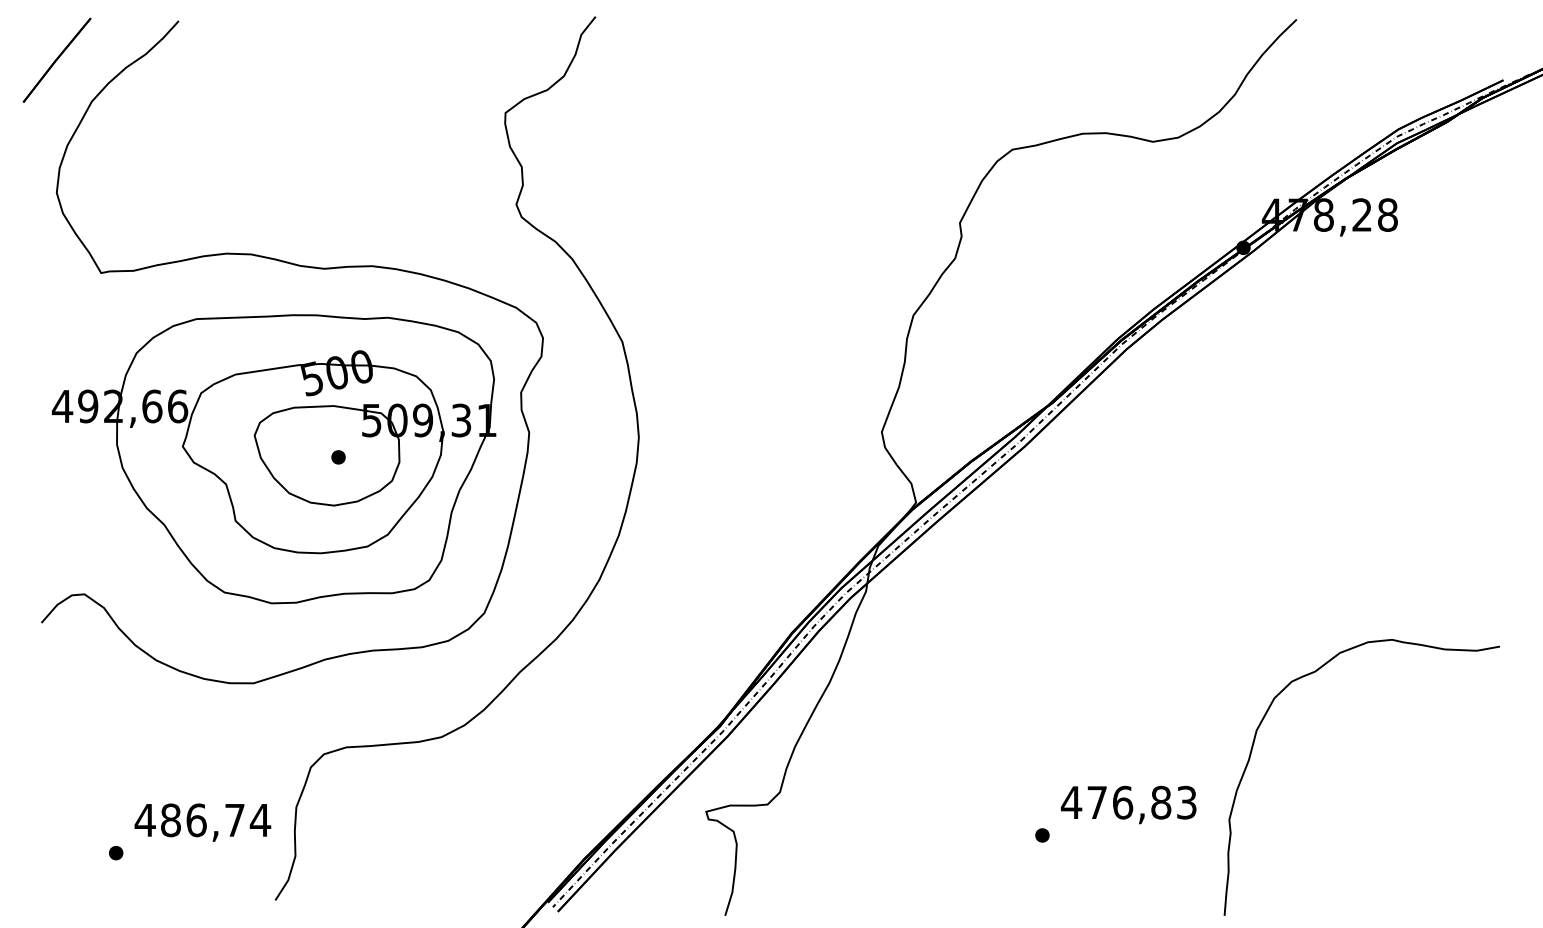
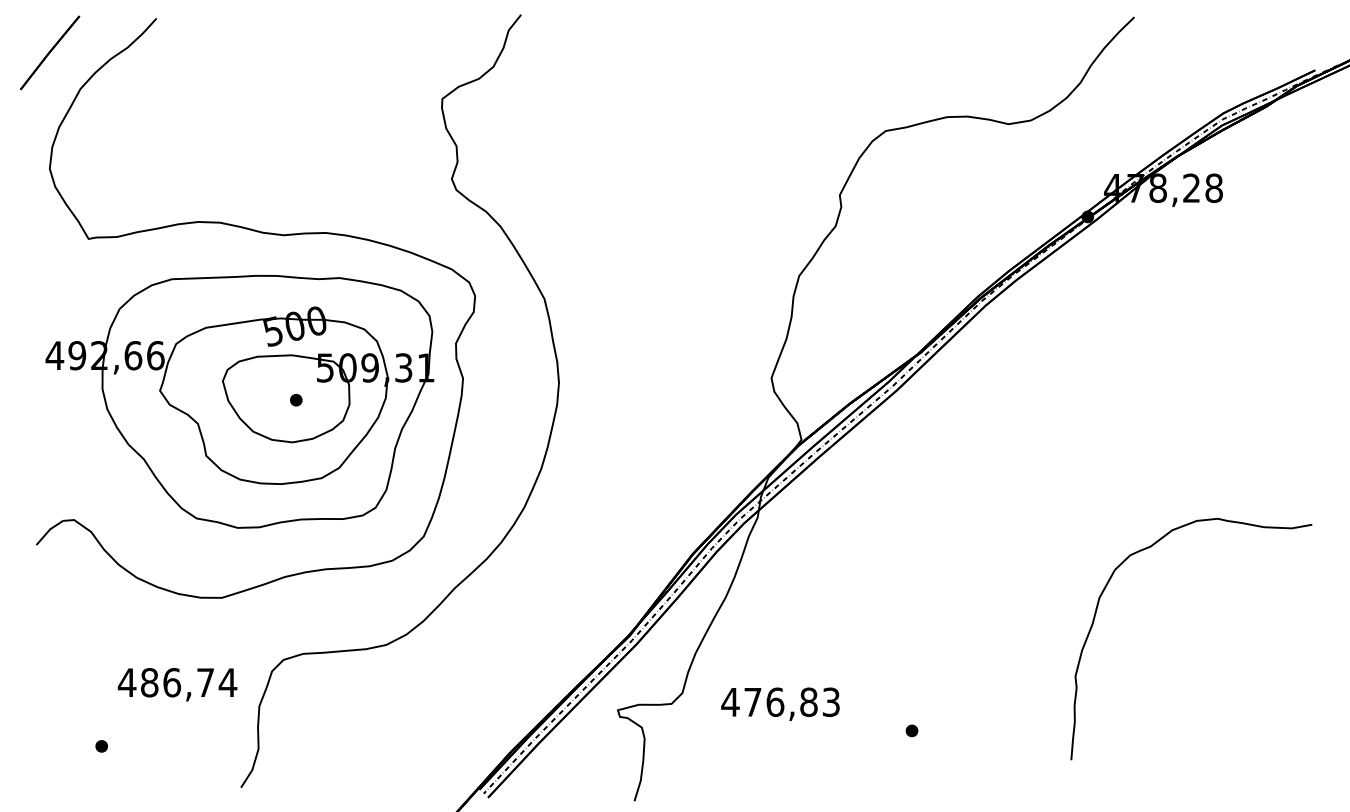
curve: (1254, 744) -> (1097, 610), moved
text: (1128, 804) -> (780, 703), moved
text: (202, 822) -> (177, 684), moved

